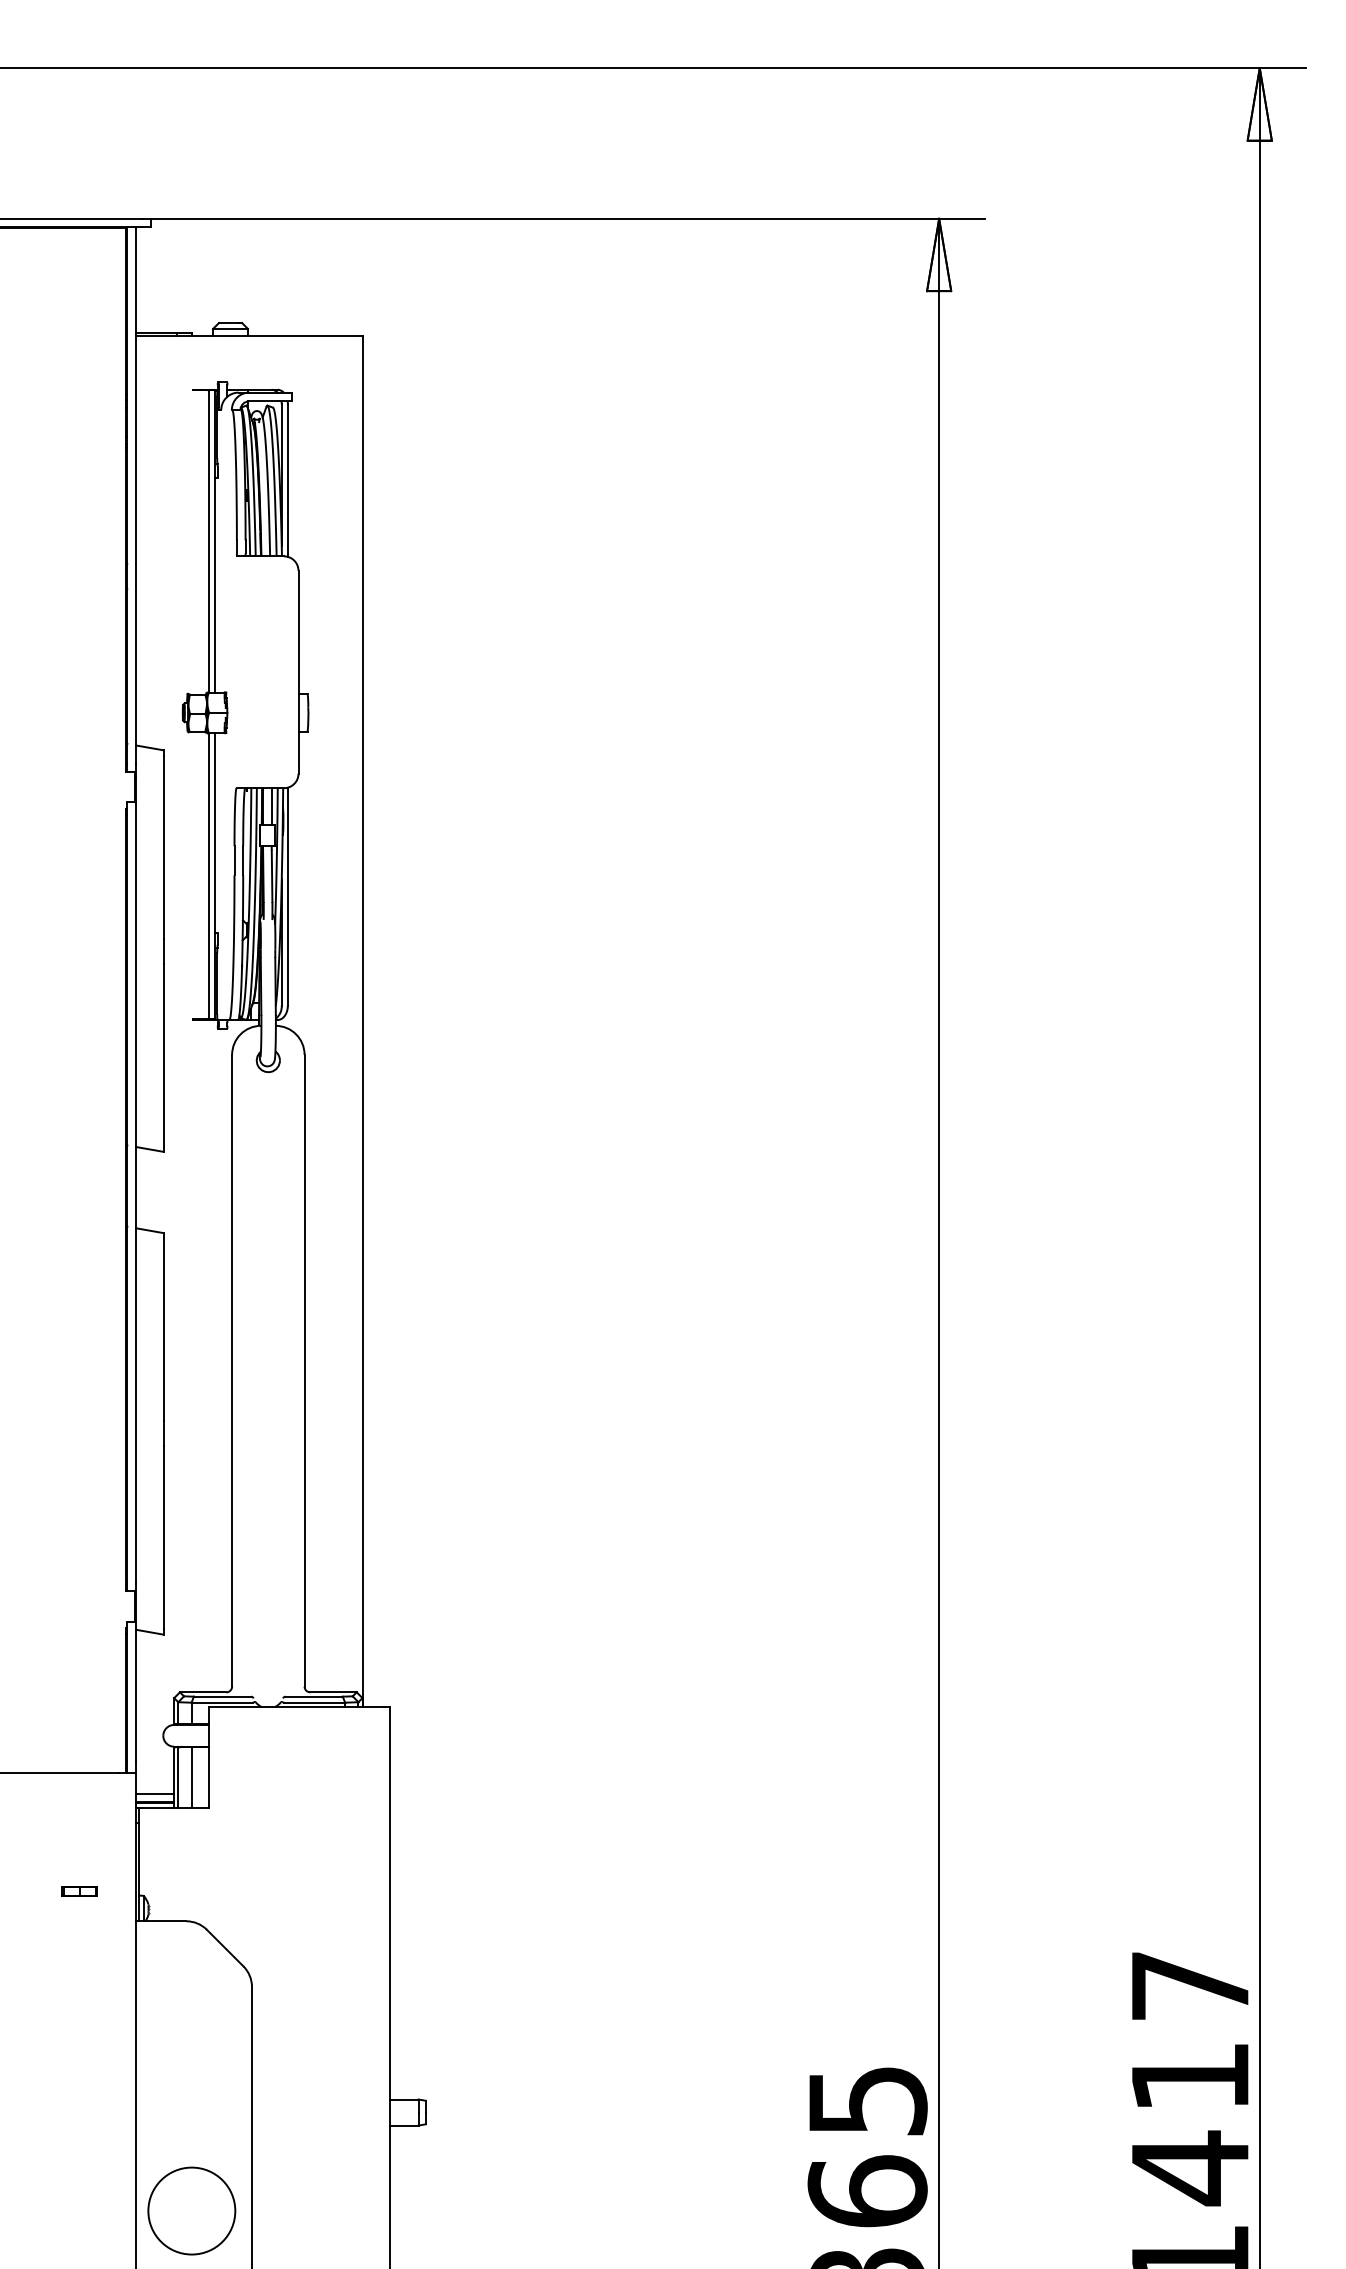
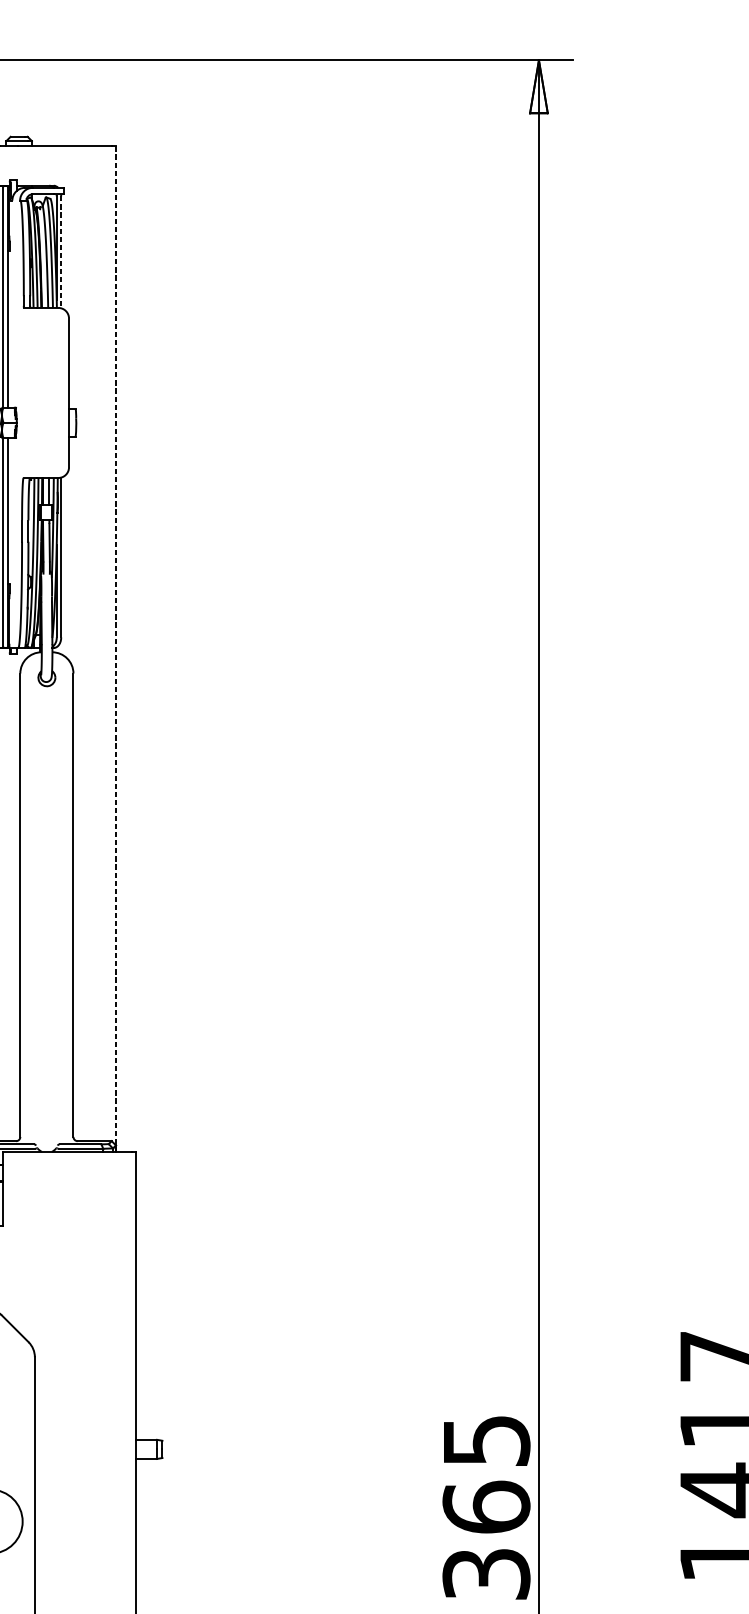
line: (287, 481) -> (60, 253), solid -> dashed
line: (362, 1021) -> (115, 649), solid -> dashed

